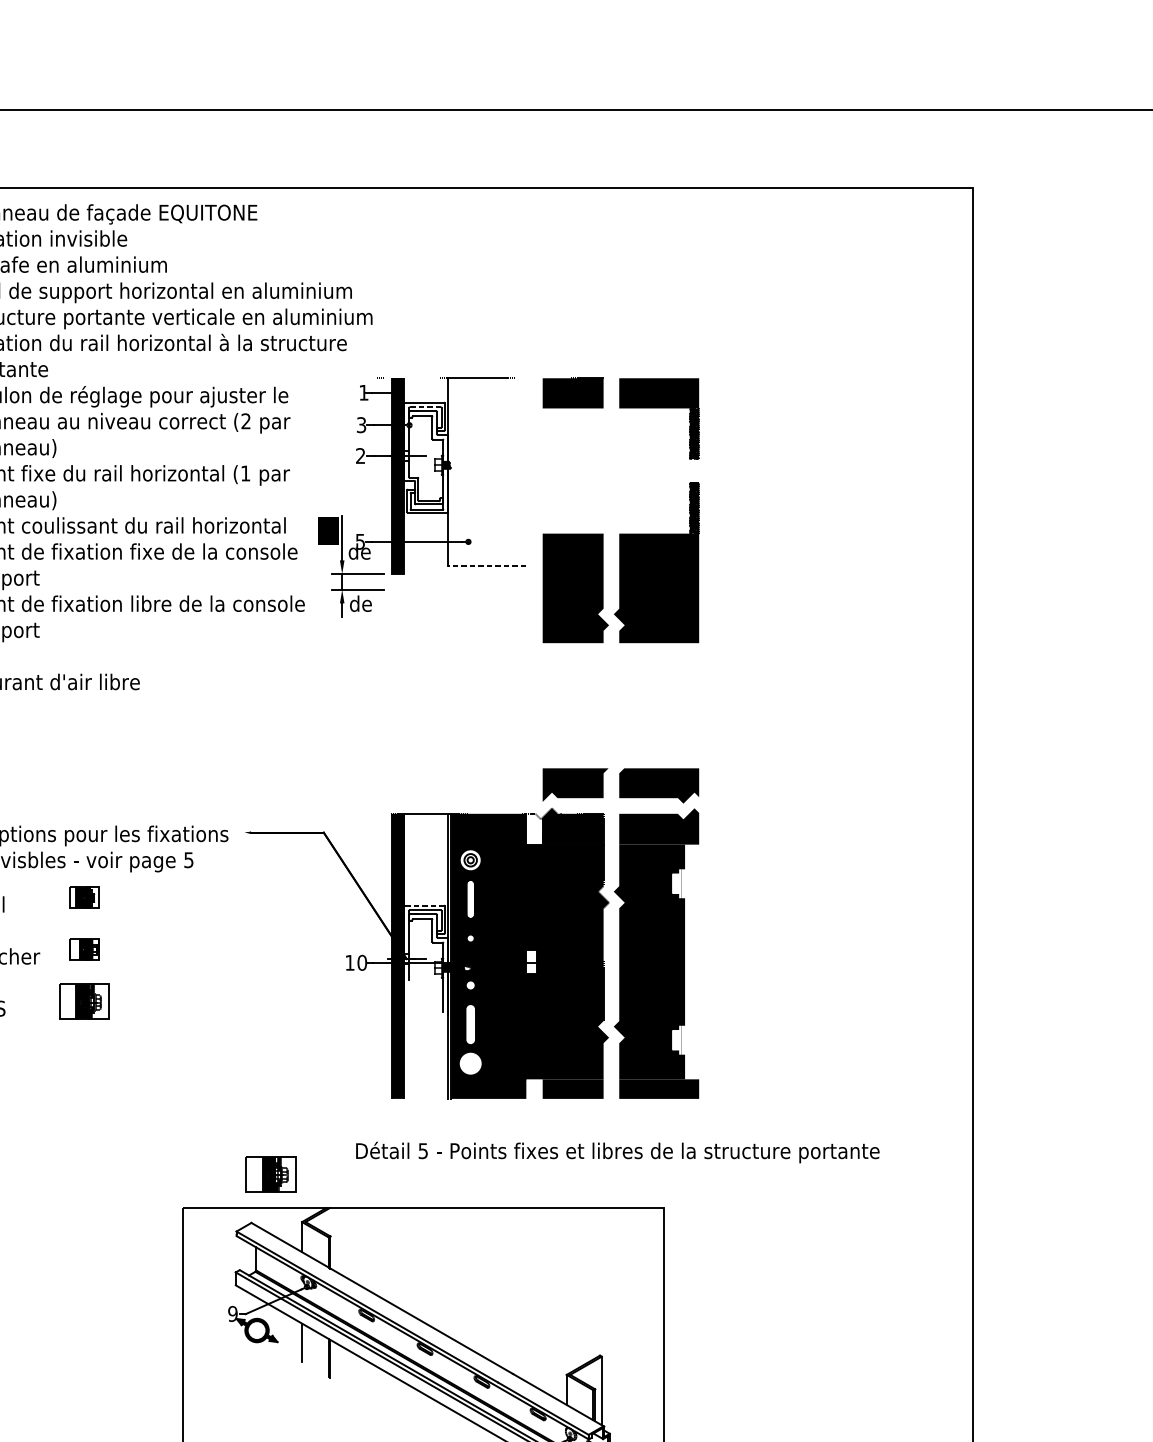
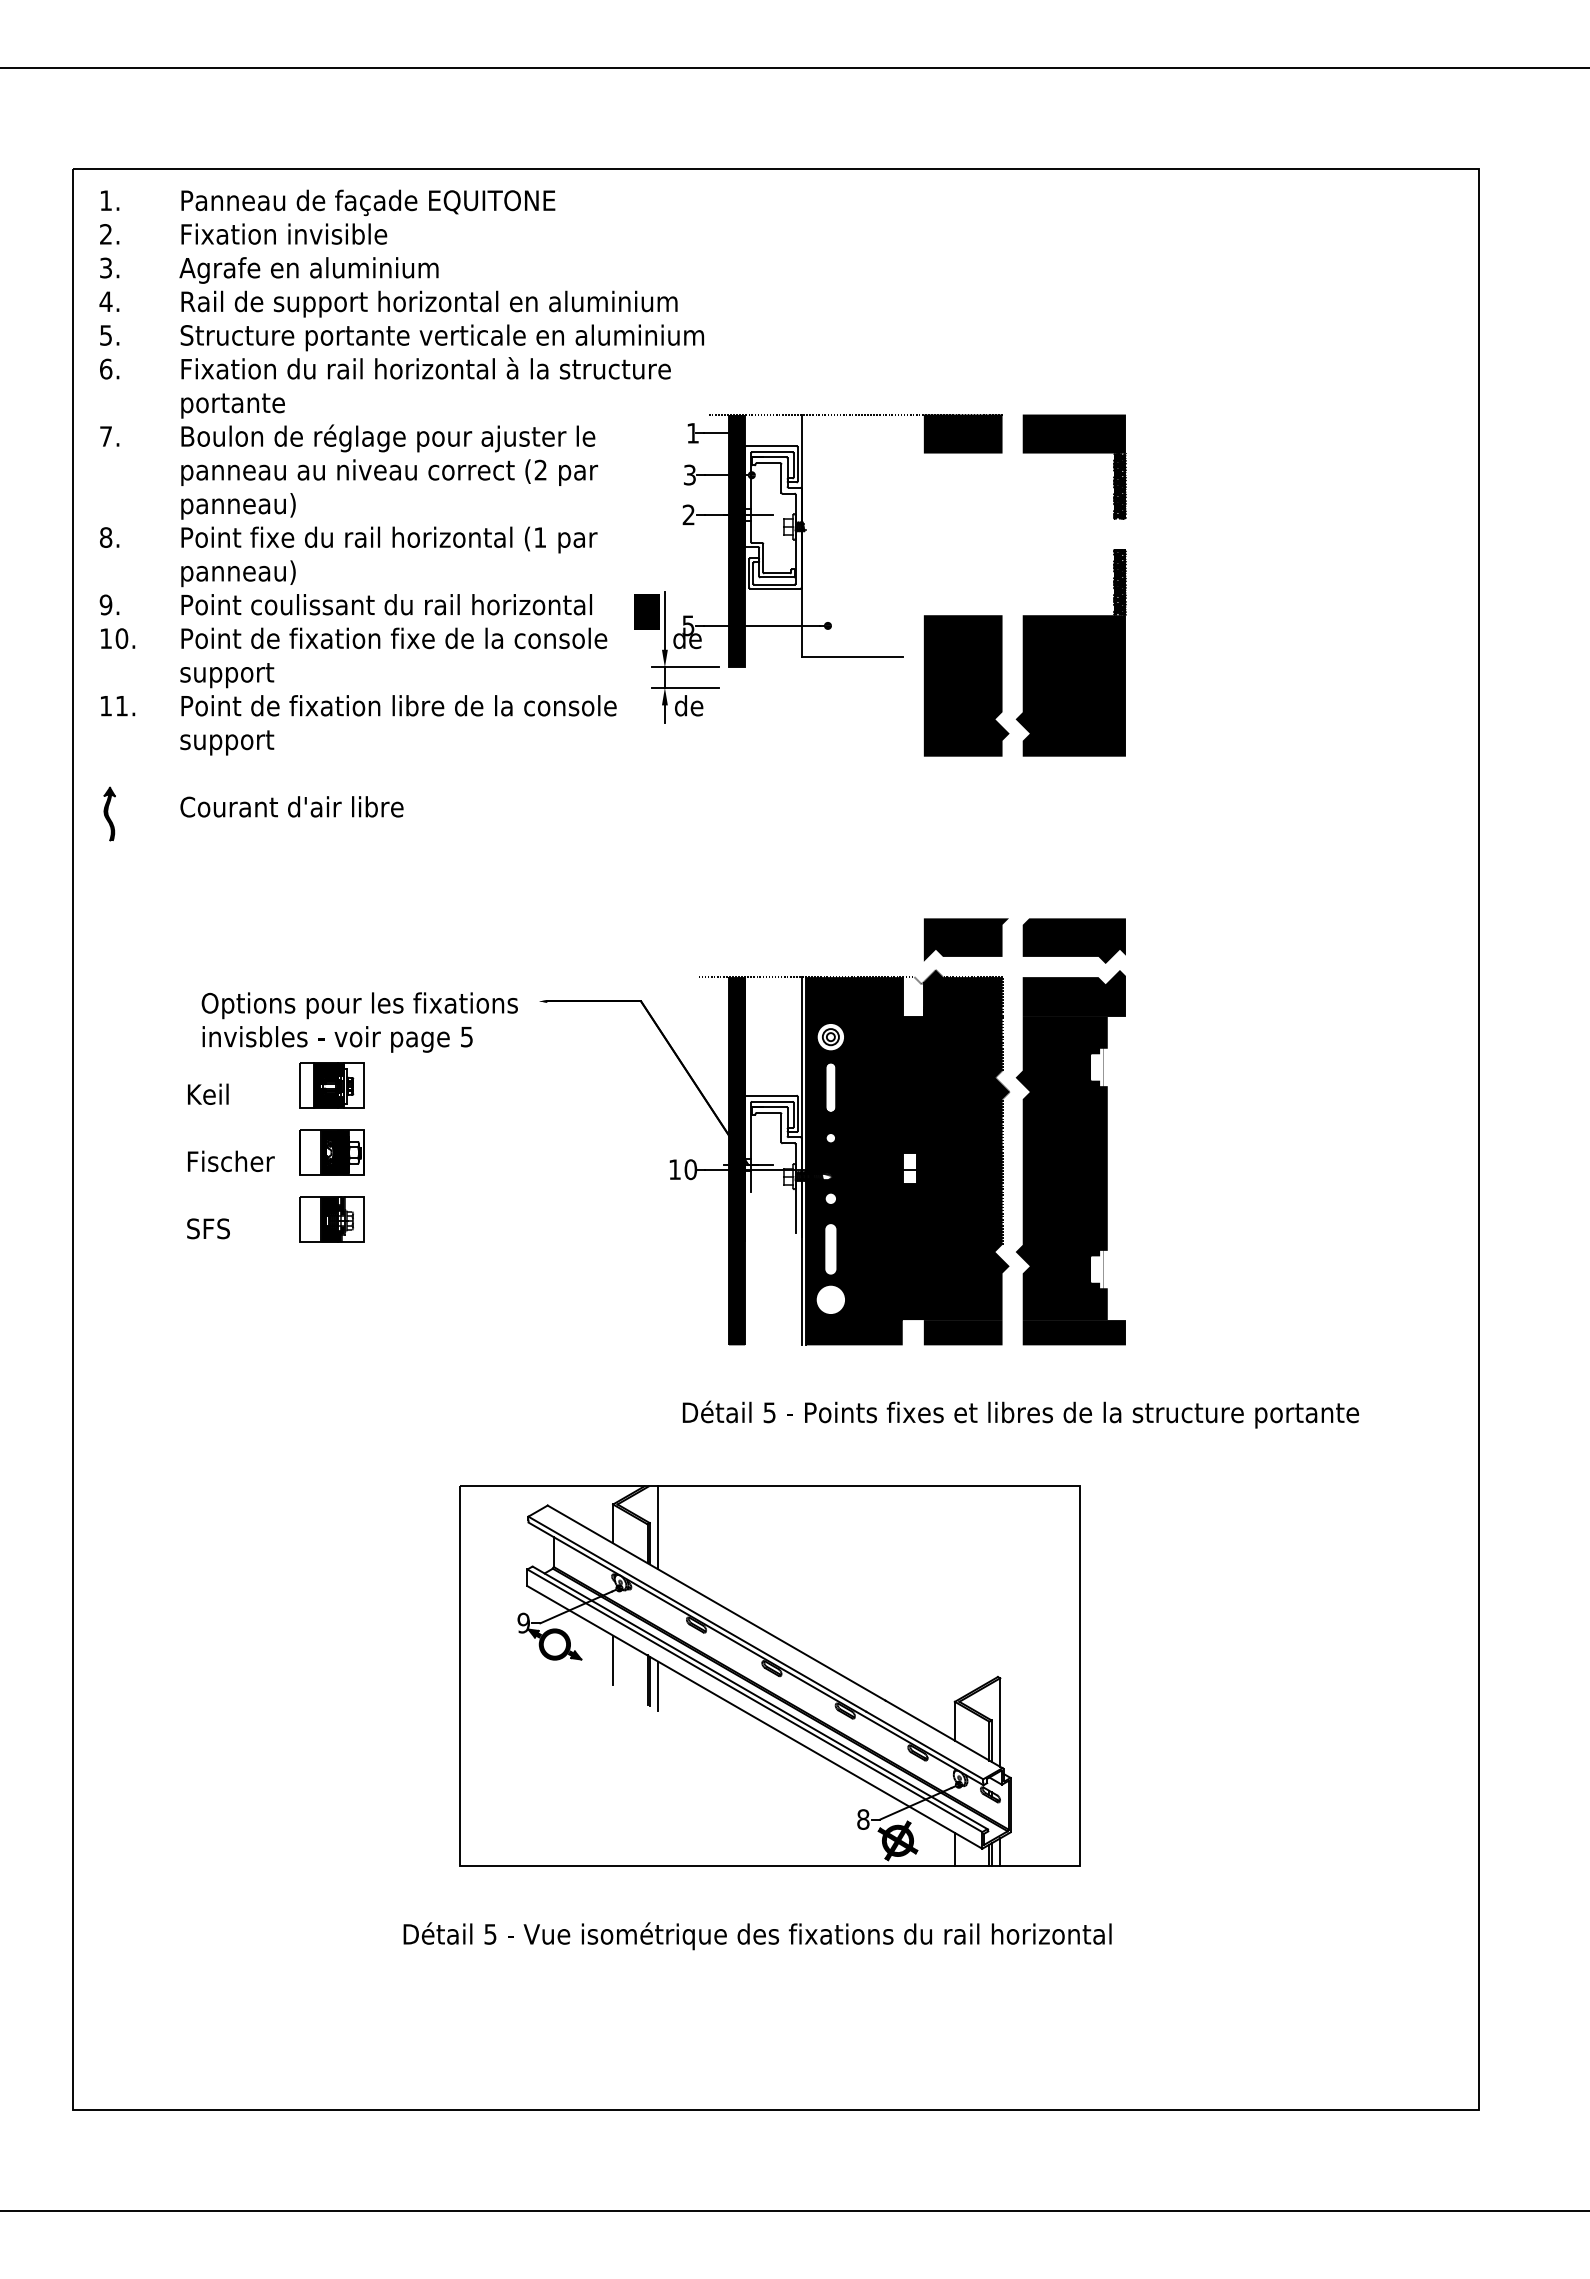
line: (424, 407) -> (771, 452), dashed -> solid
line: (487, 566) -> (852, 657), dashed -> solid
part: (84, 897) -> (331, 1085), size x1.67
line: (424, 905) -> (771, 1095), dashed -> solid
part: (84, 949) -> (331, 1152), size x1.67
part: (270, 1174) -> (572, 1442), removed
line: (337, 1239) -> (658, 1527), added
line: (337, 1362) -> (658, 1685), added

